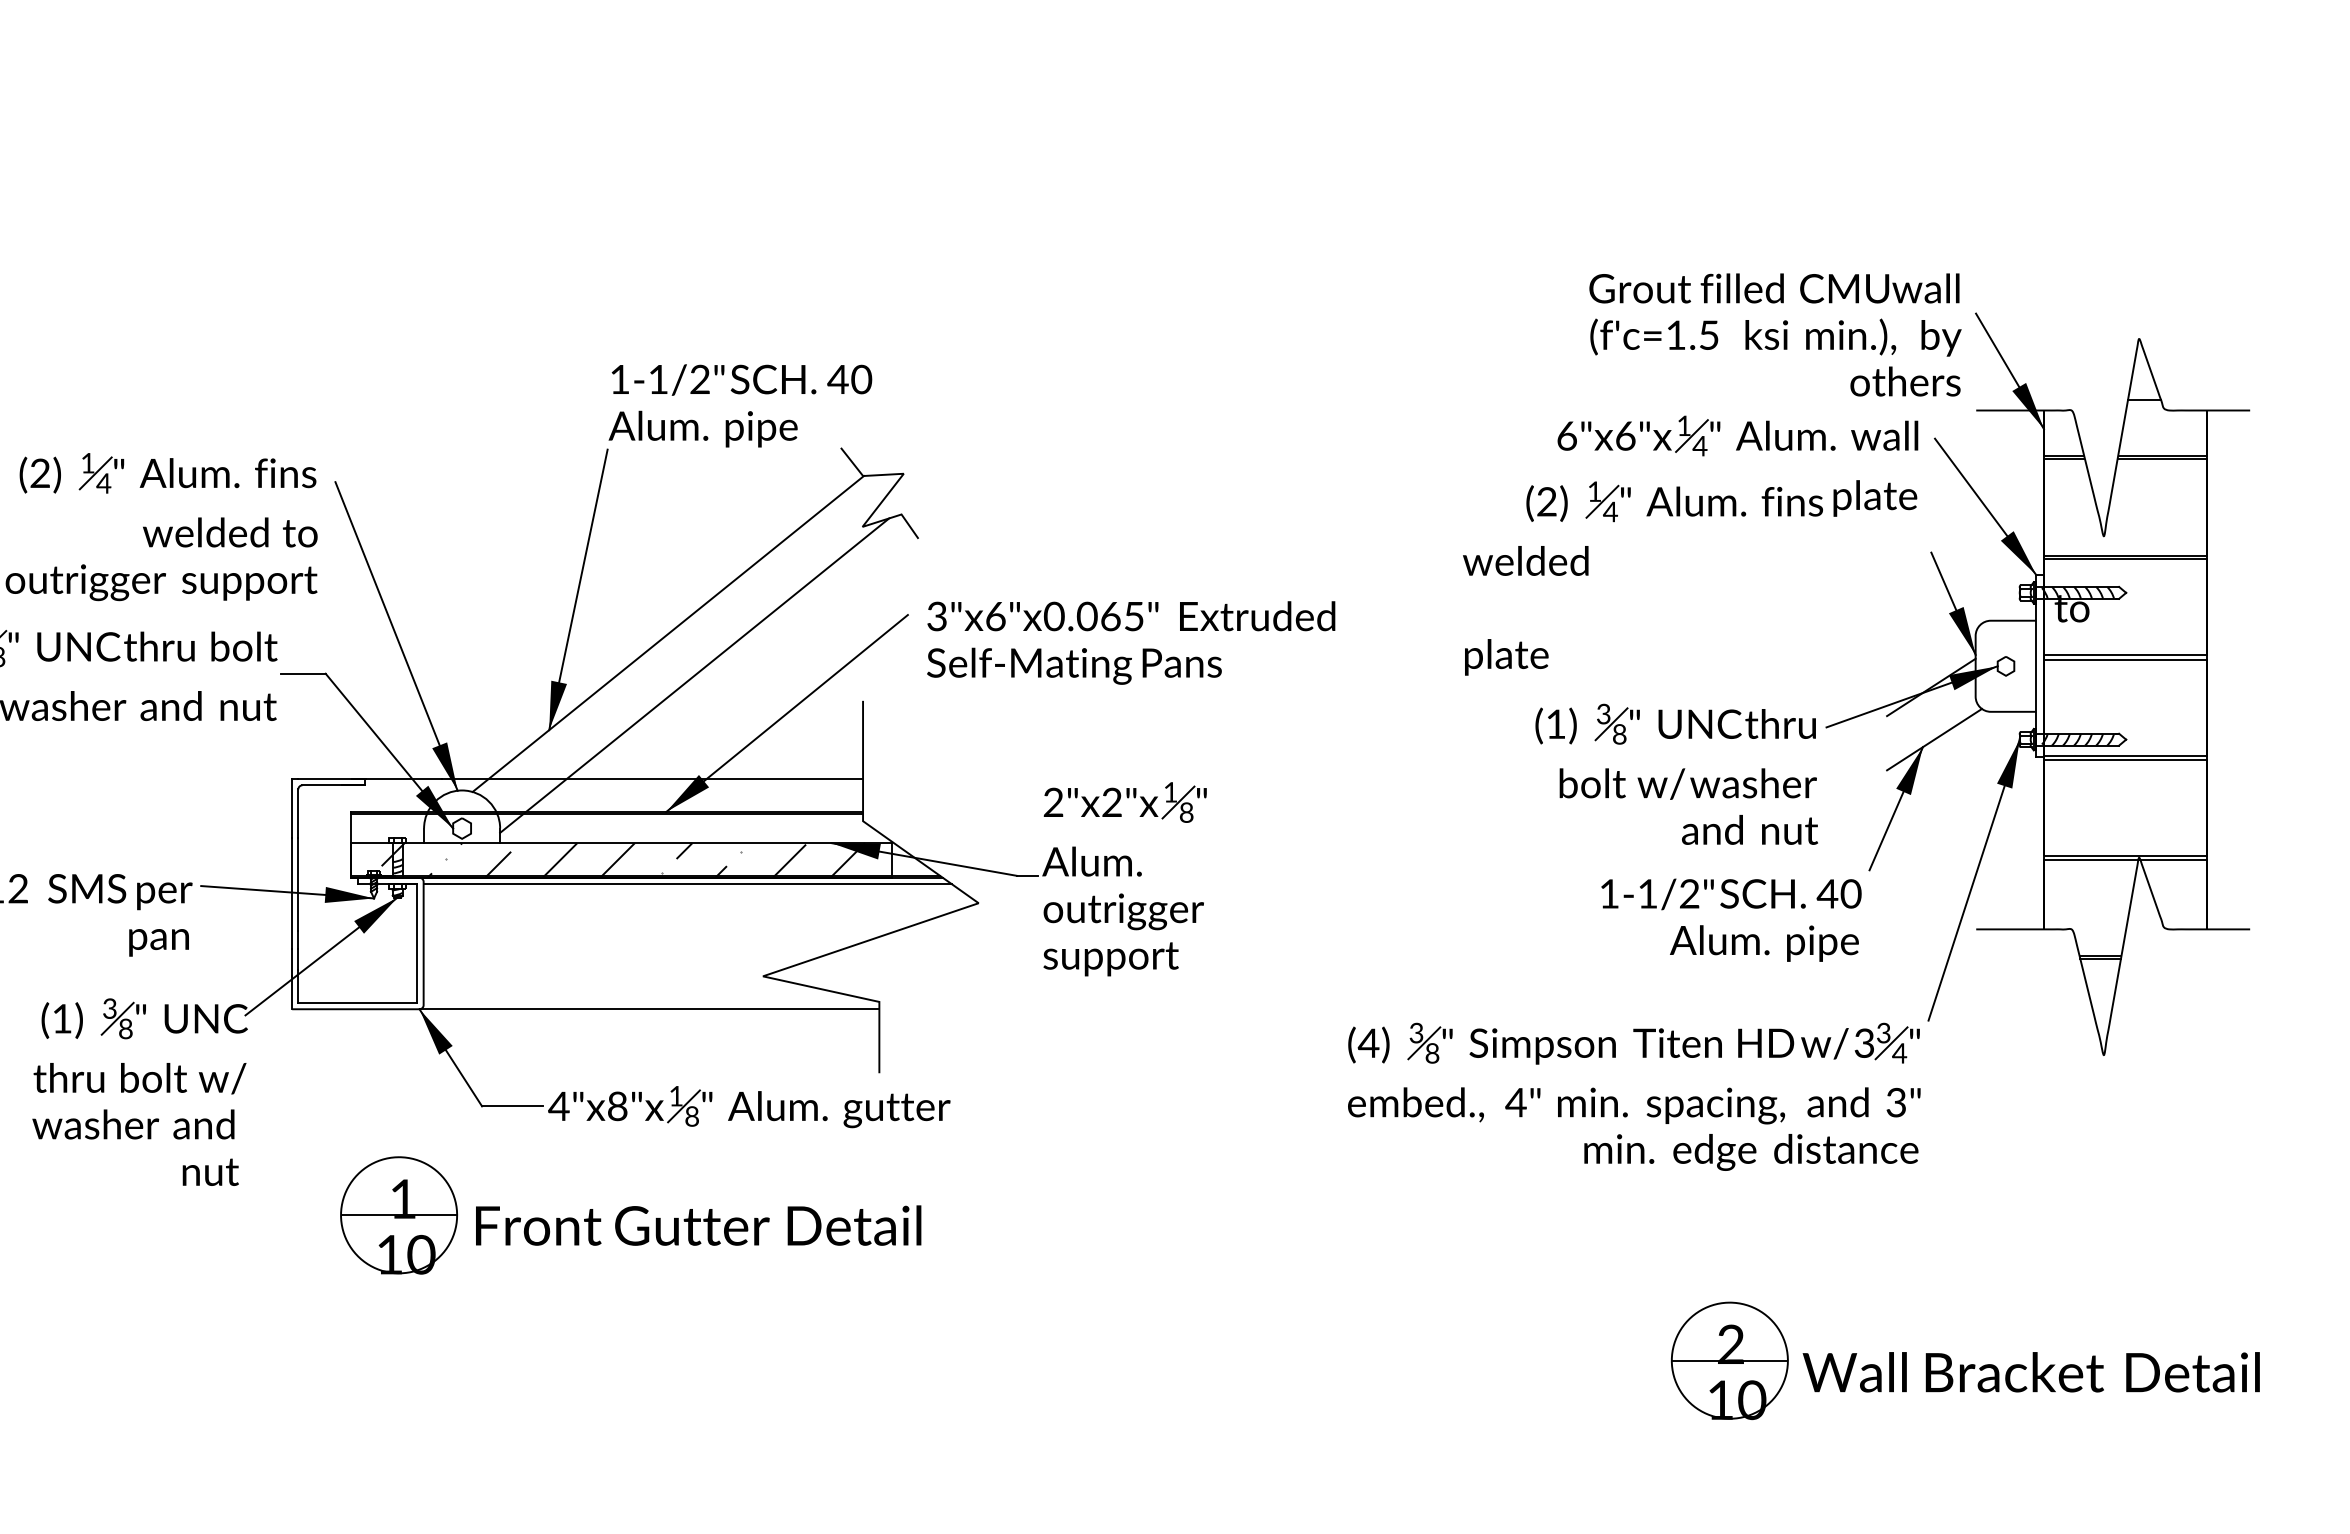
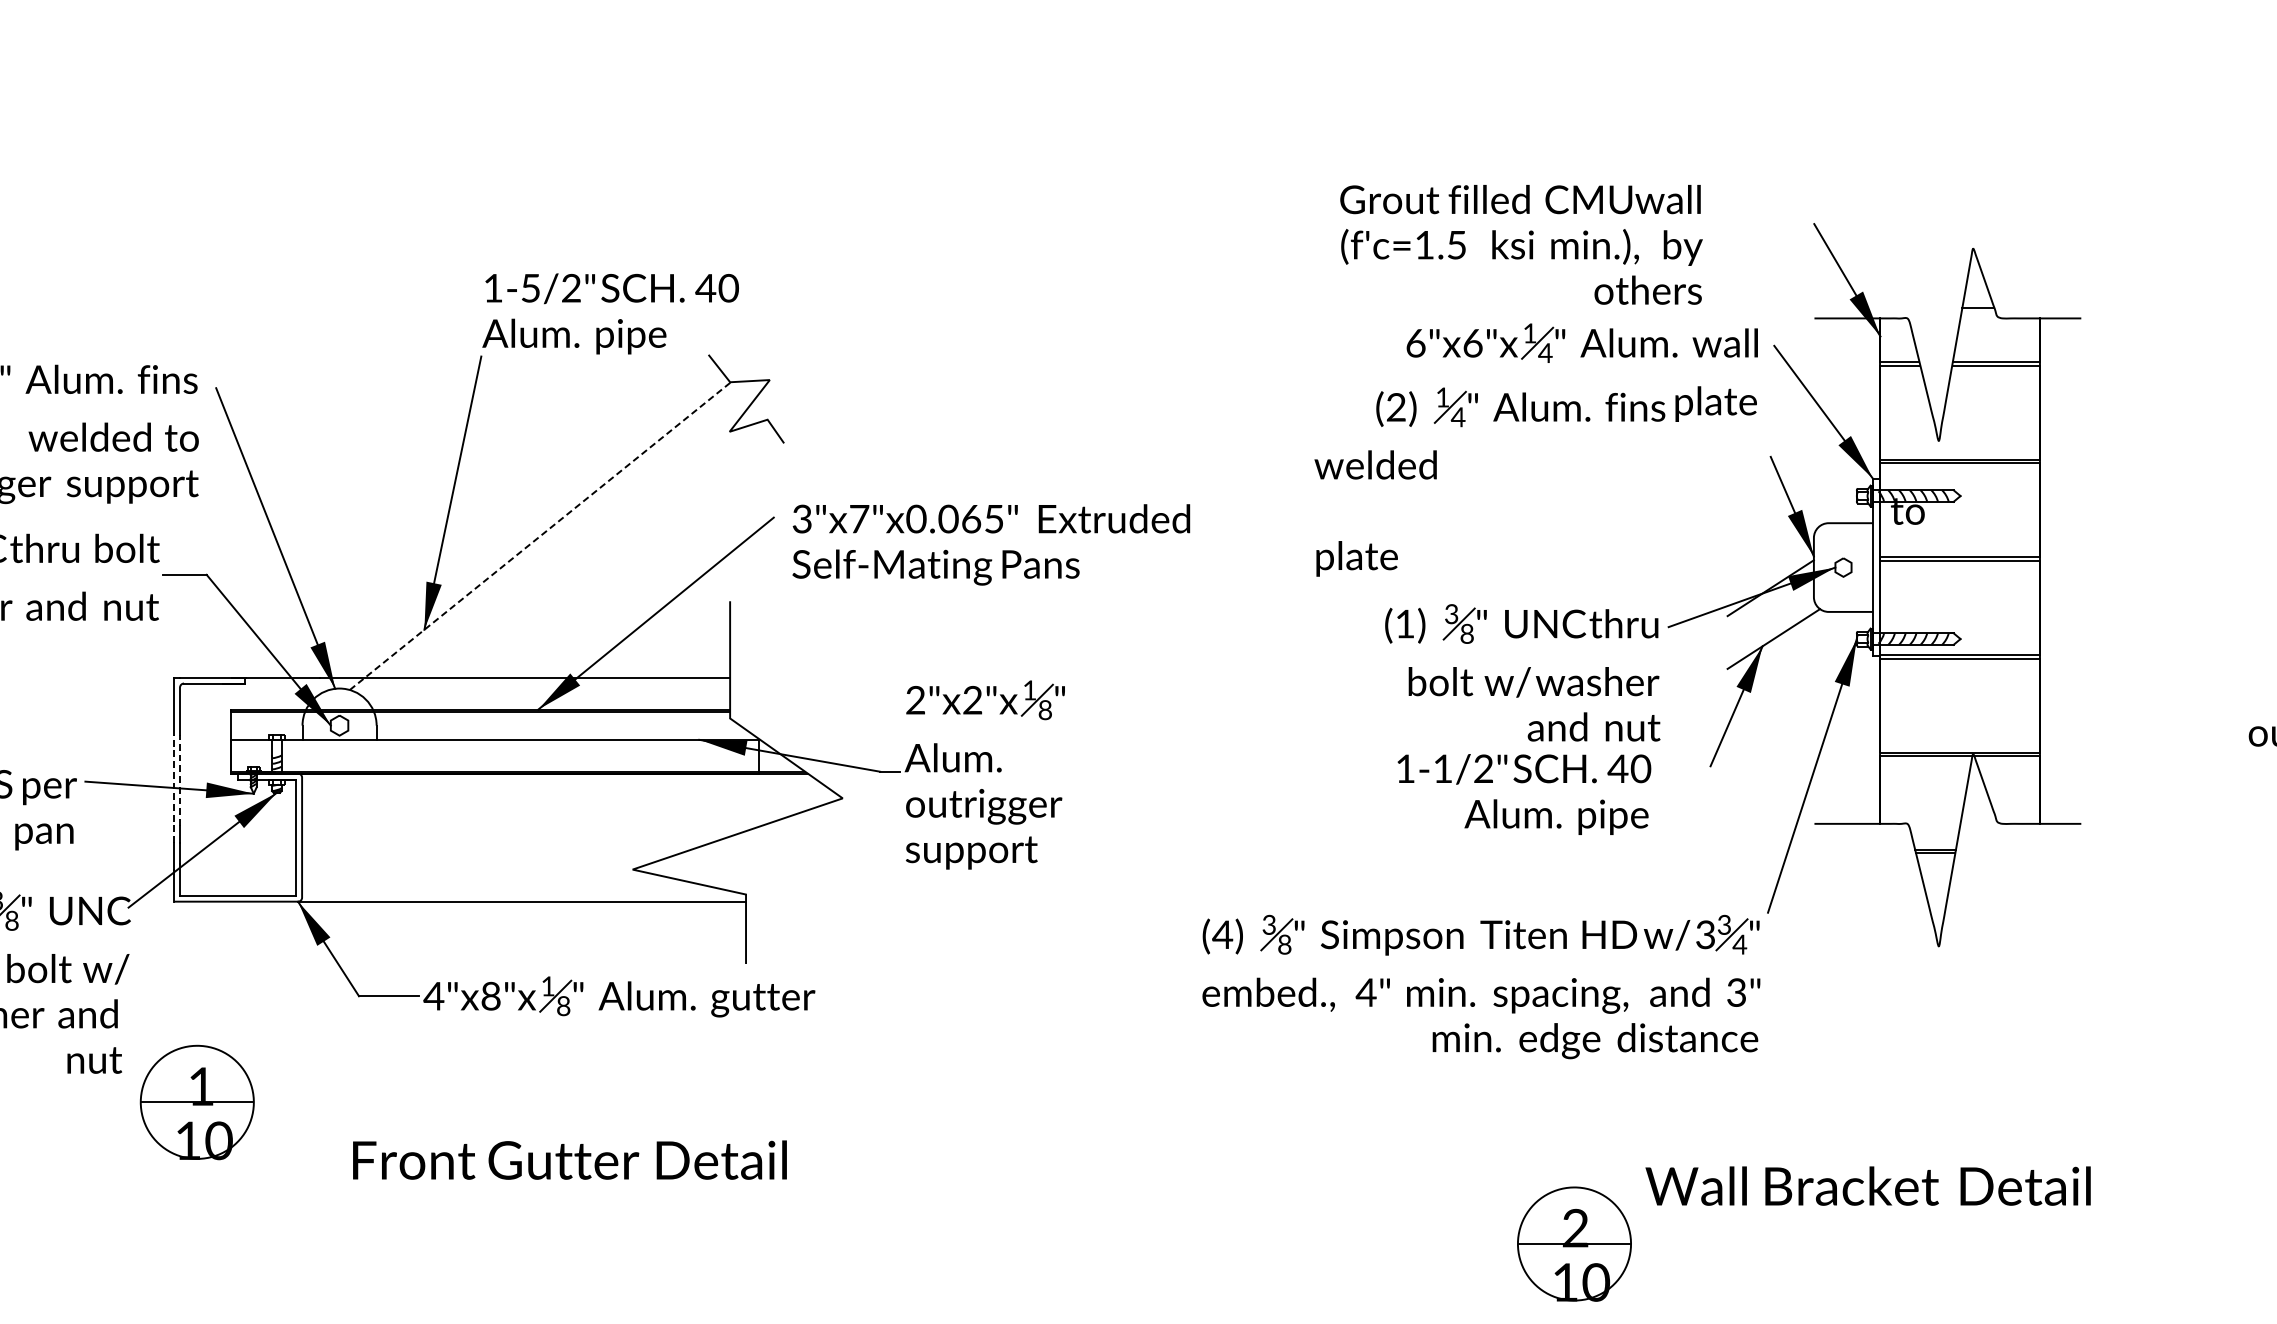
text: (1775, 334) -> (1521, 244), moved
text: (658, 379) -> (530, 288), 1-1/2" -> 1-5/2"
text: (995, 616) -> (859, 519), 3"x6"x0.065" -> 3"x7"x0.065"
line: (668, 633) -> (540, 535), solid -> dashed
line: (694, 675) -> (565, 576), removed
hatch: (636, 860) -> (509, 756), removed
line: (687, 883) -> (559, 779), removed
line: (298, 884) -> (180, 780), solid -> dashed
line: (292, 893) -> (174, 788), solid -> dashed
text: (1731, 919) -> (1524, 793), moved
part: (398, 1215) -> (196, 1102), moved
text: (698, 1225) -> (569, 1160), moved
text: (2030, 1372) -> (1867, 1186), moved

